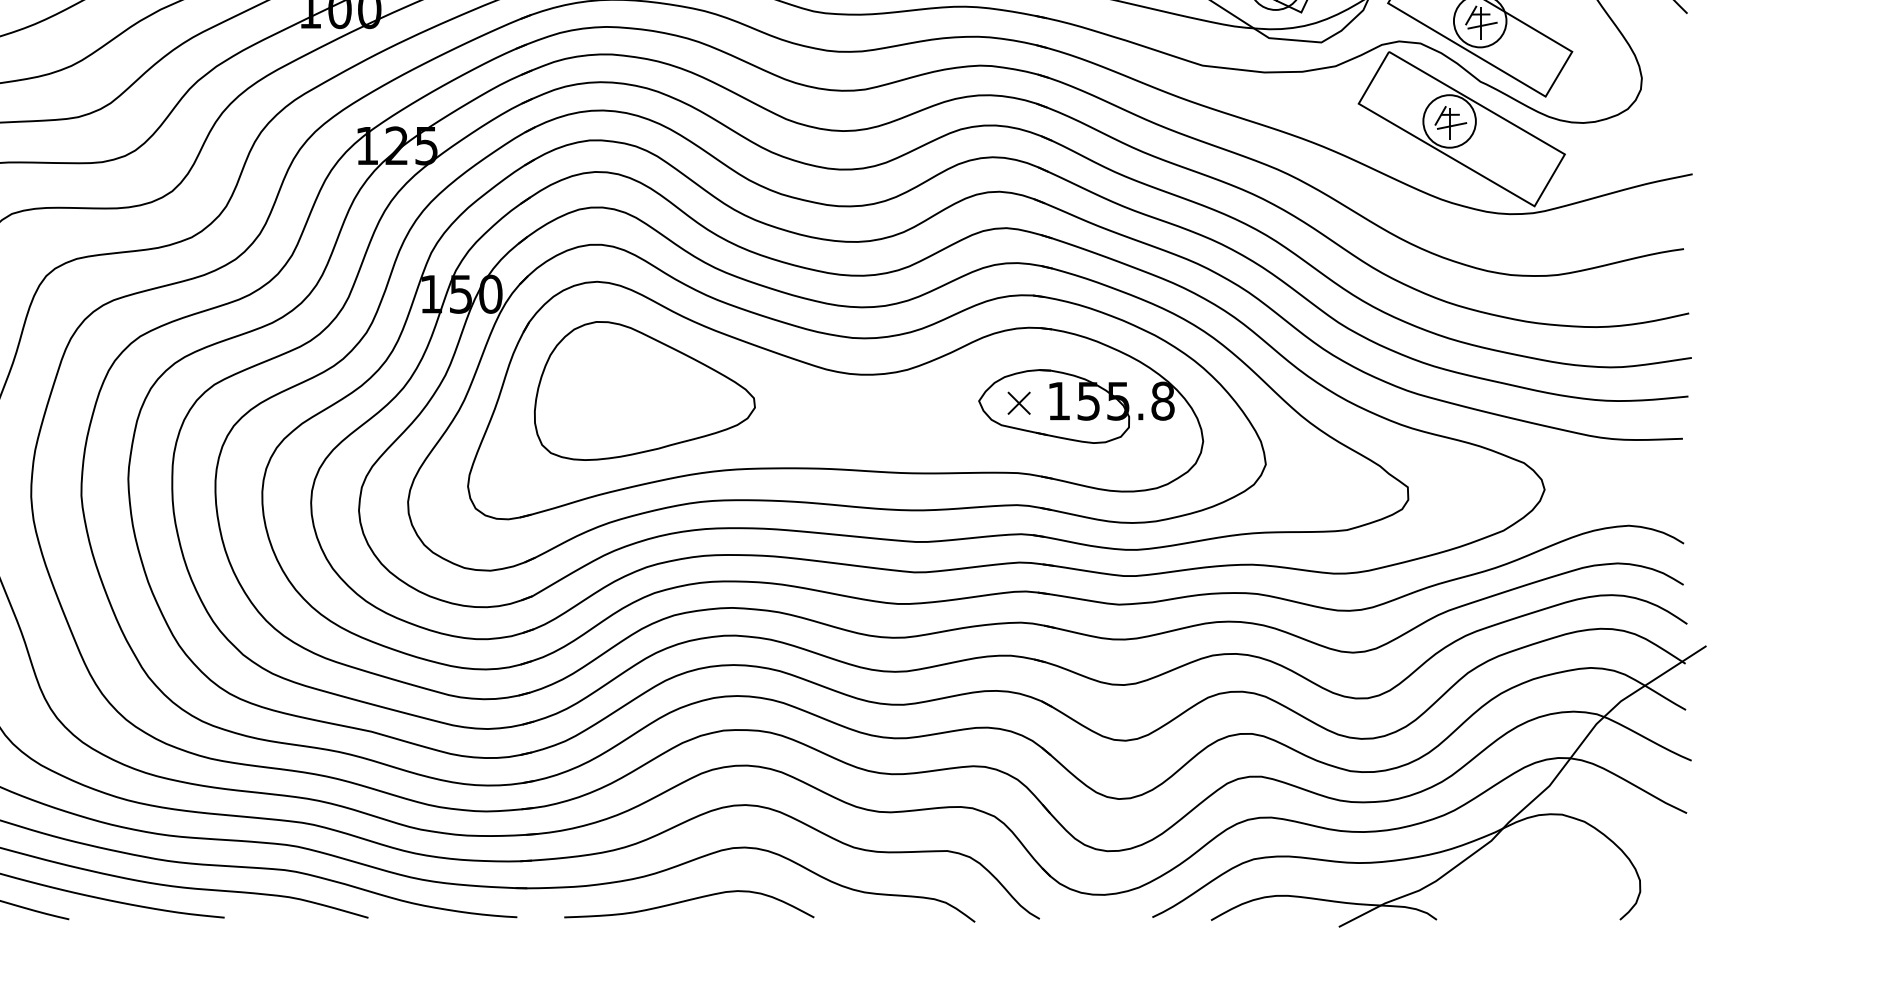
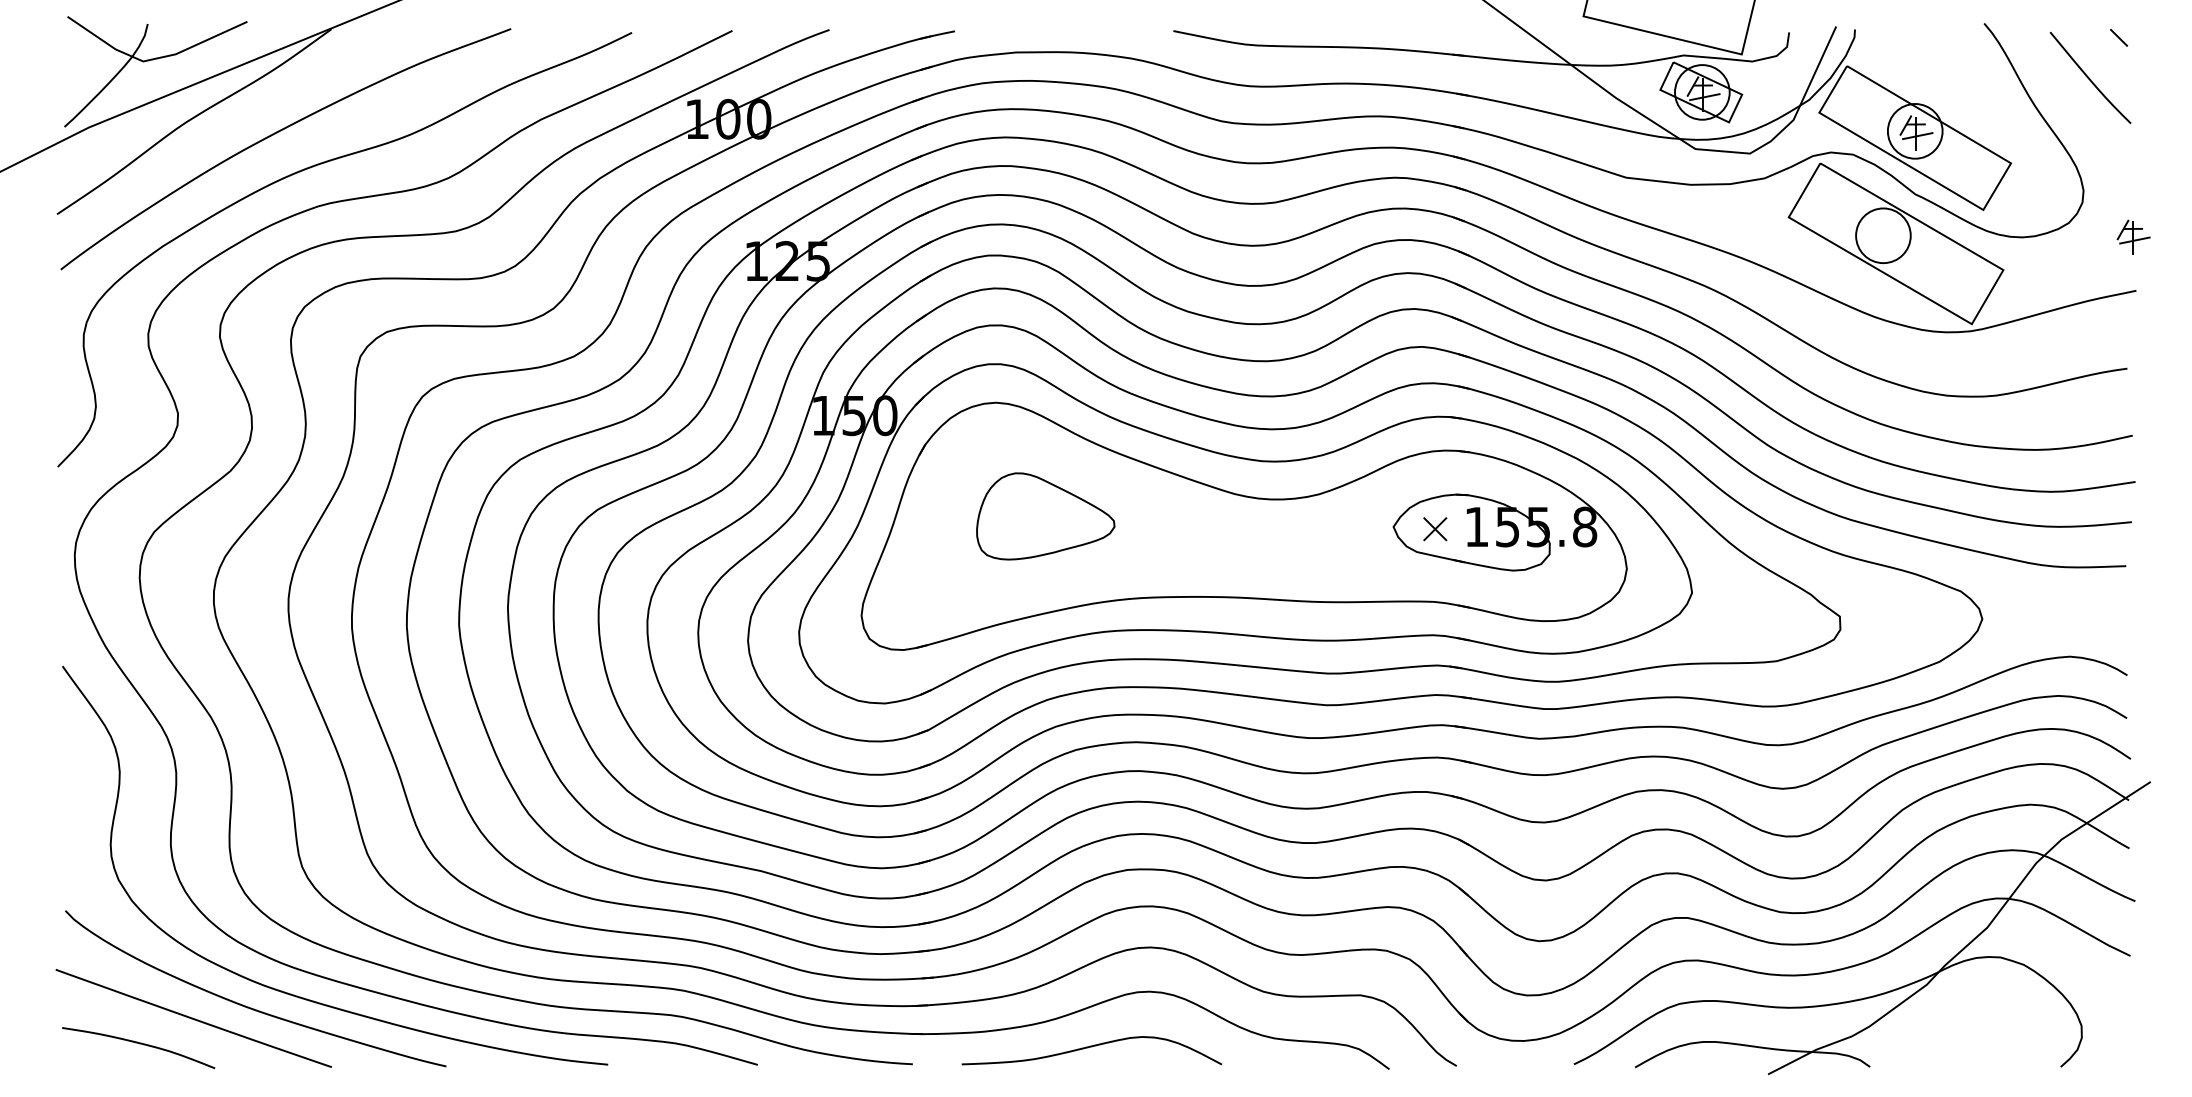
part: (1450, 122) -> (2133, 236), moved
part: (644, 391) -> (1045, 516), size x0.6

